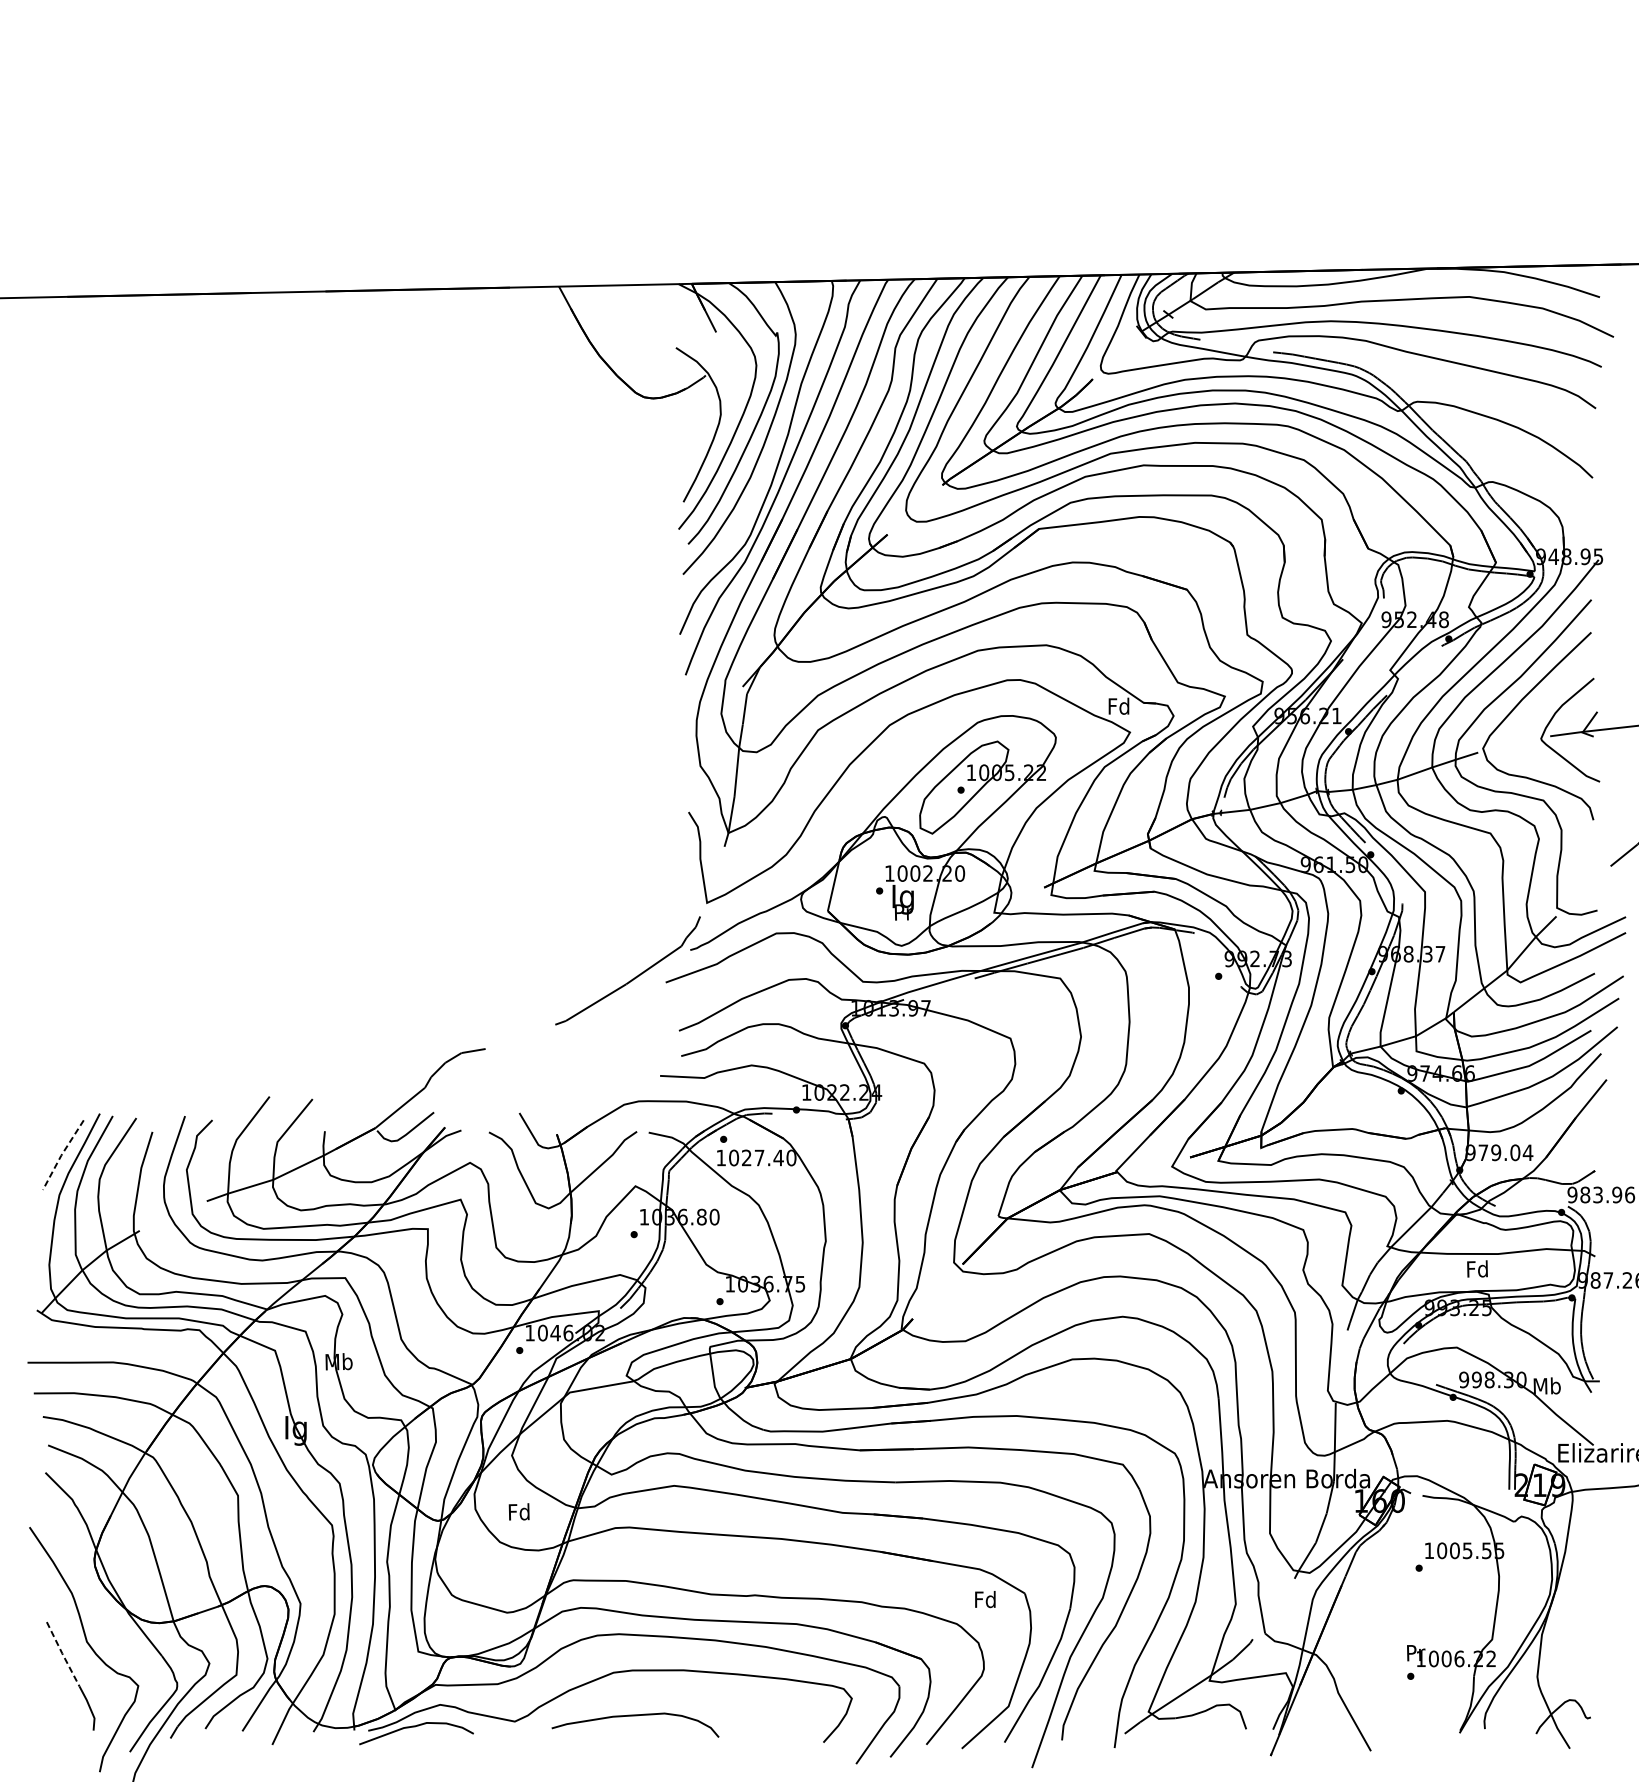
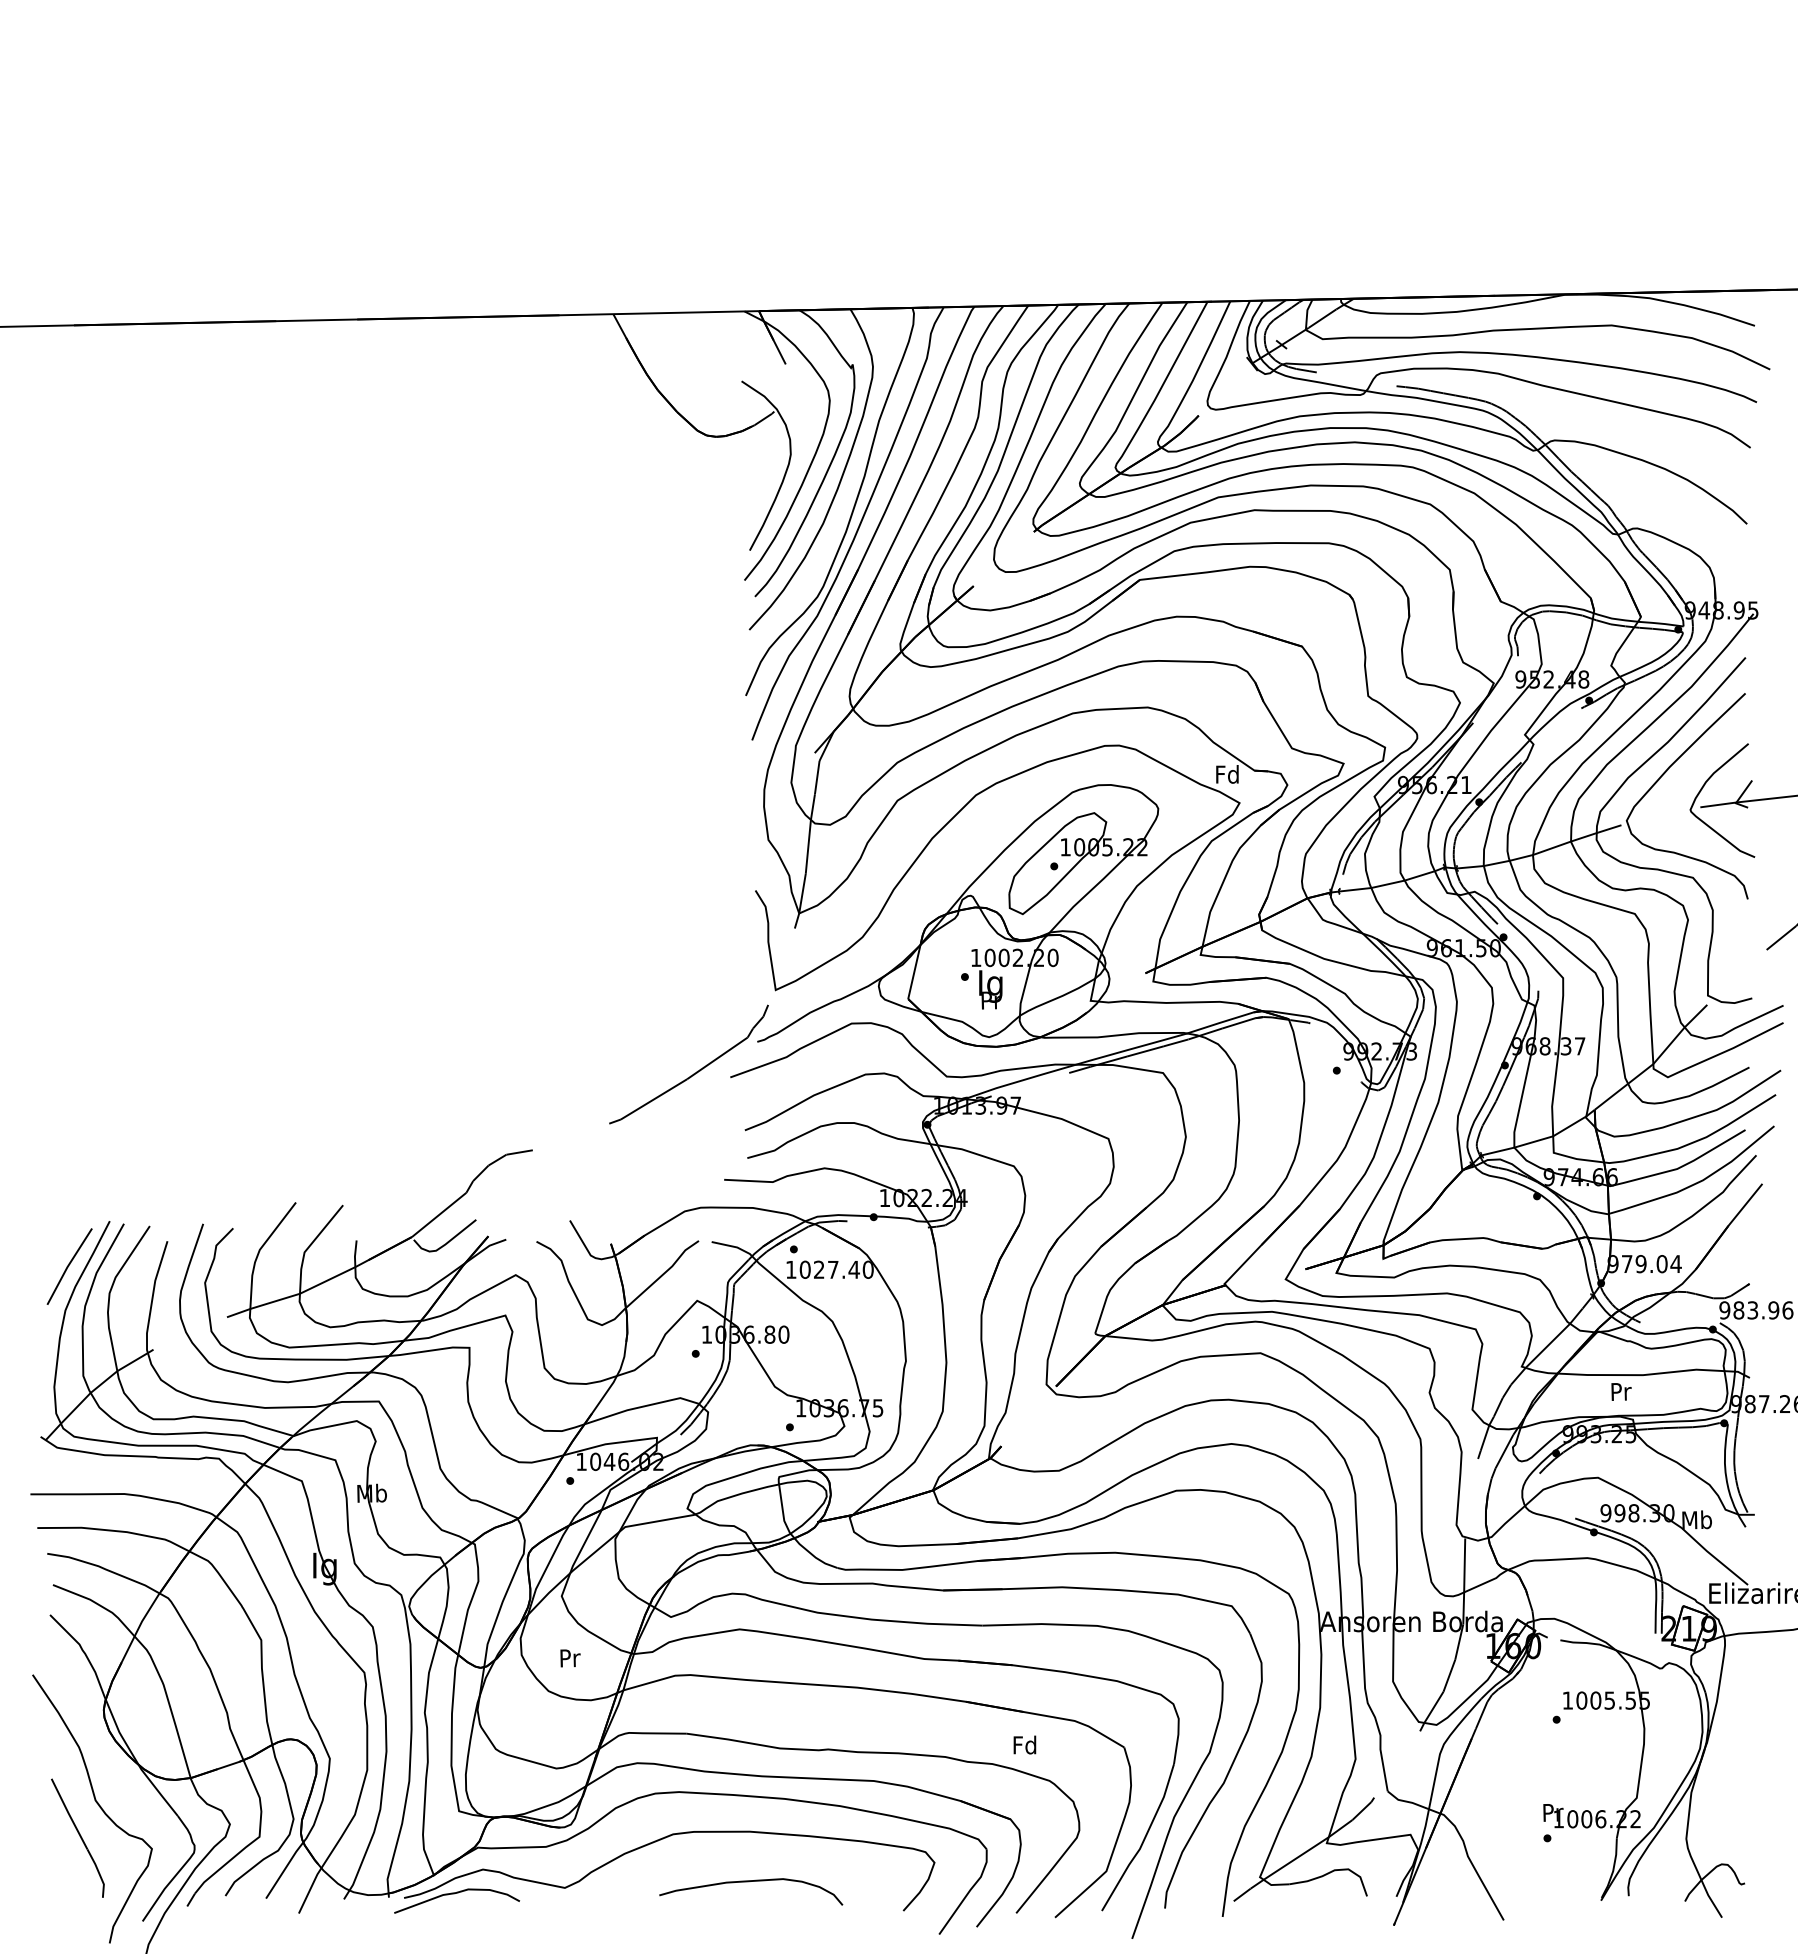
line: (61, 1154) -> (67, 1266), dashed -> solid
text: (1477, 1268) -> (1620, 1391), Fd -> Pr
text: (519, 1511) -> (569, 1657), Fd -> Pr
text: (984, 1599) -> (1024, 1744), moved
line: (63, 1654) -> (69, 1814), dashed -> solid
curve: (633, 1716) -> (749, 1882), moved

